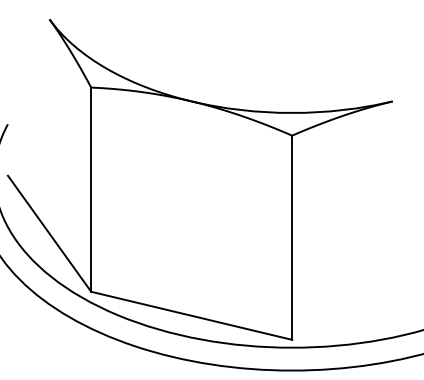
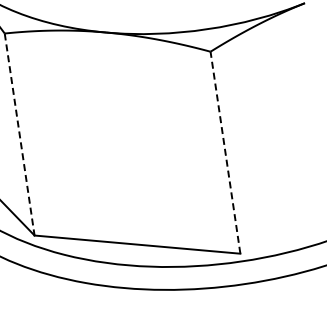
line: (91, 190) -> (20, 135), solid -> dashed
line: (292, 237) -> (225, 152), solid -> dashed

